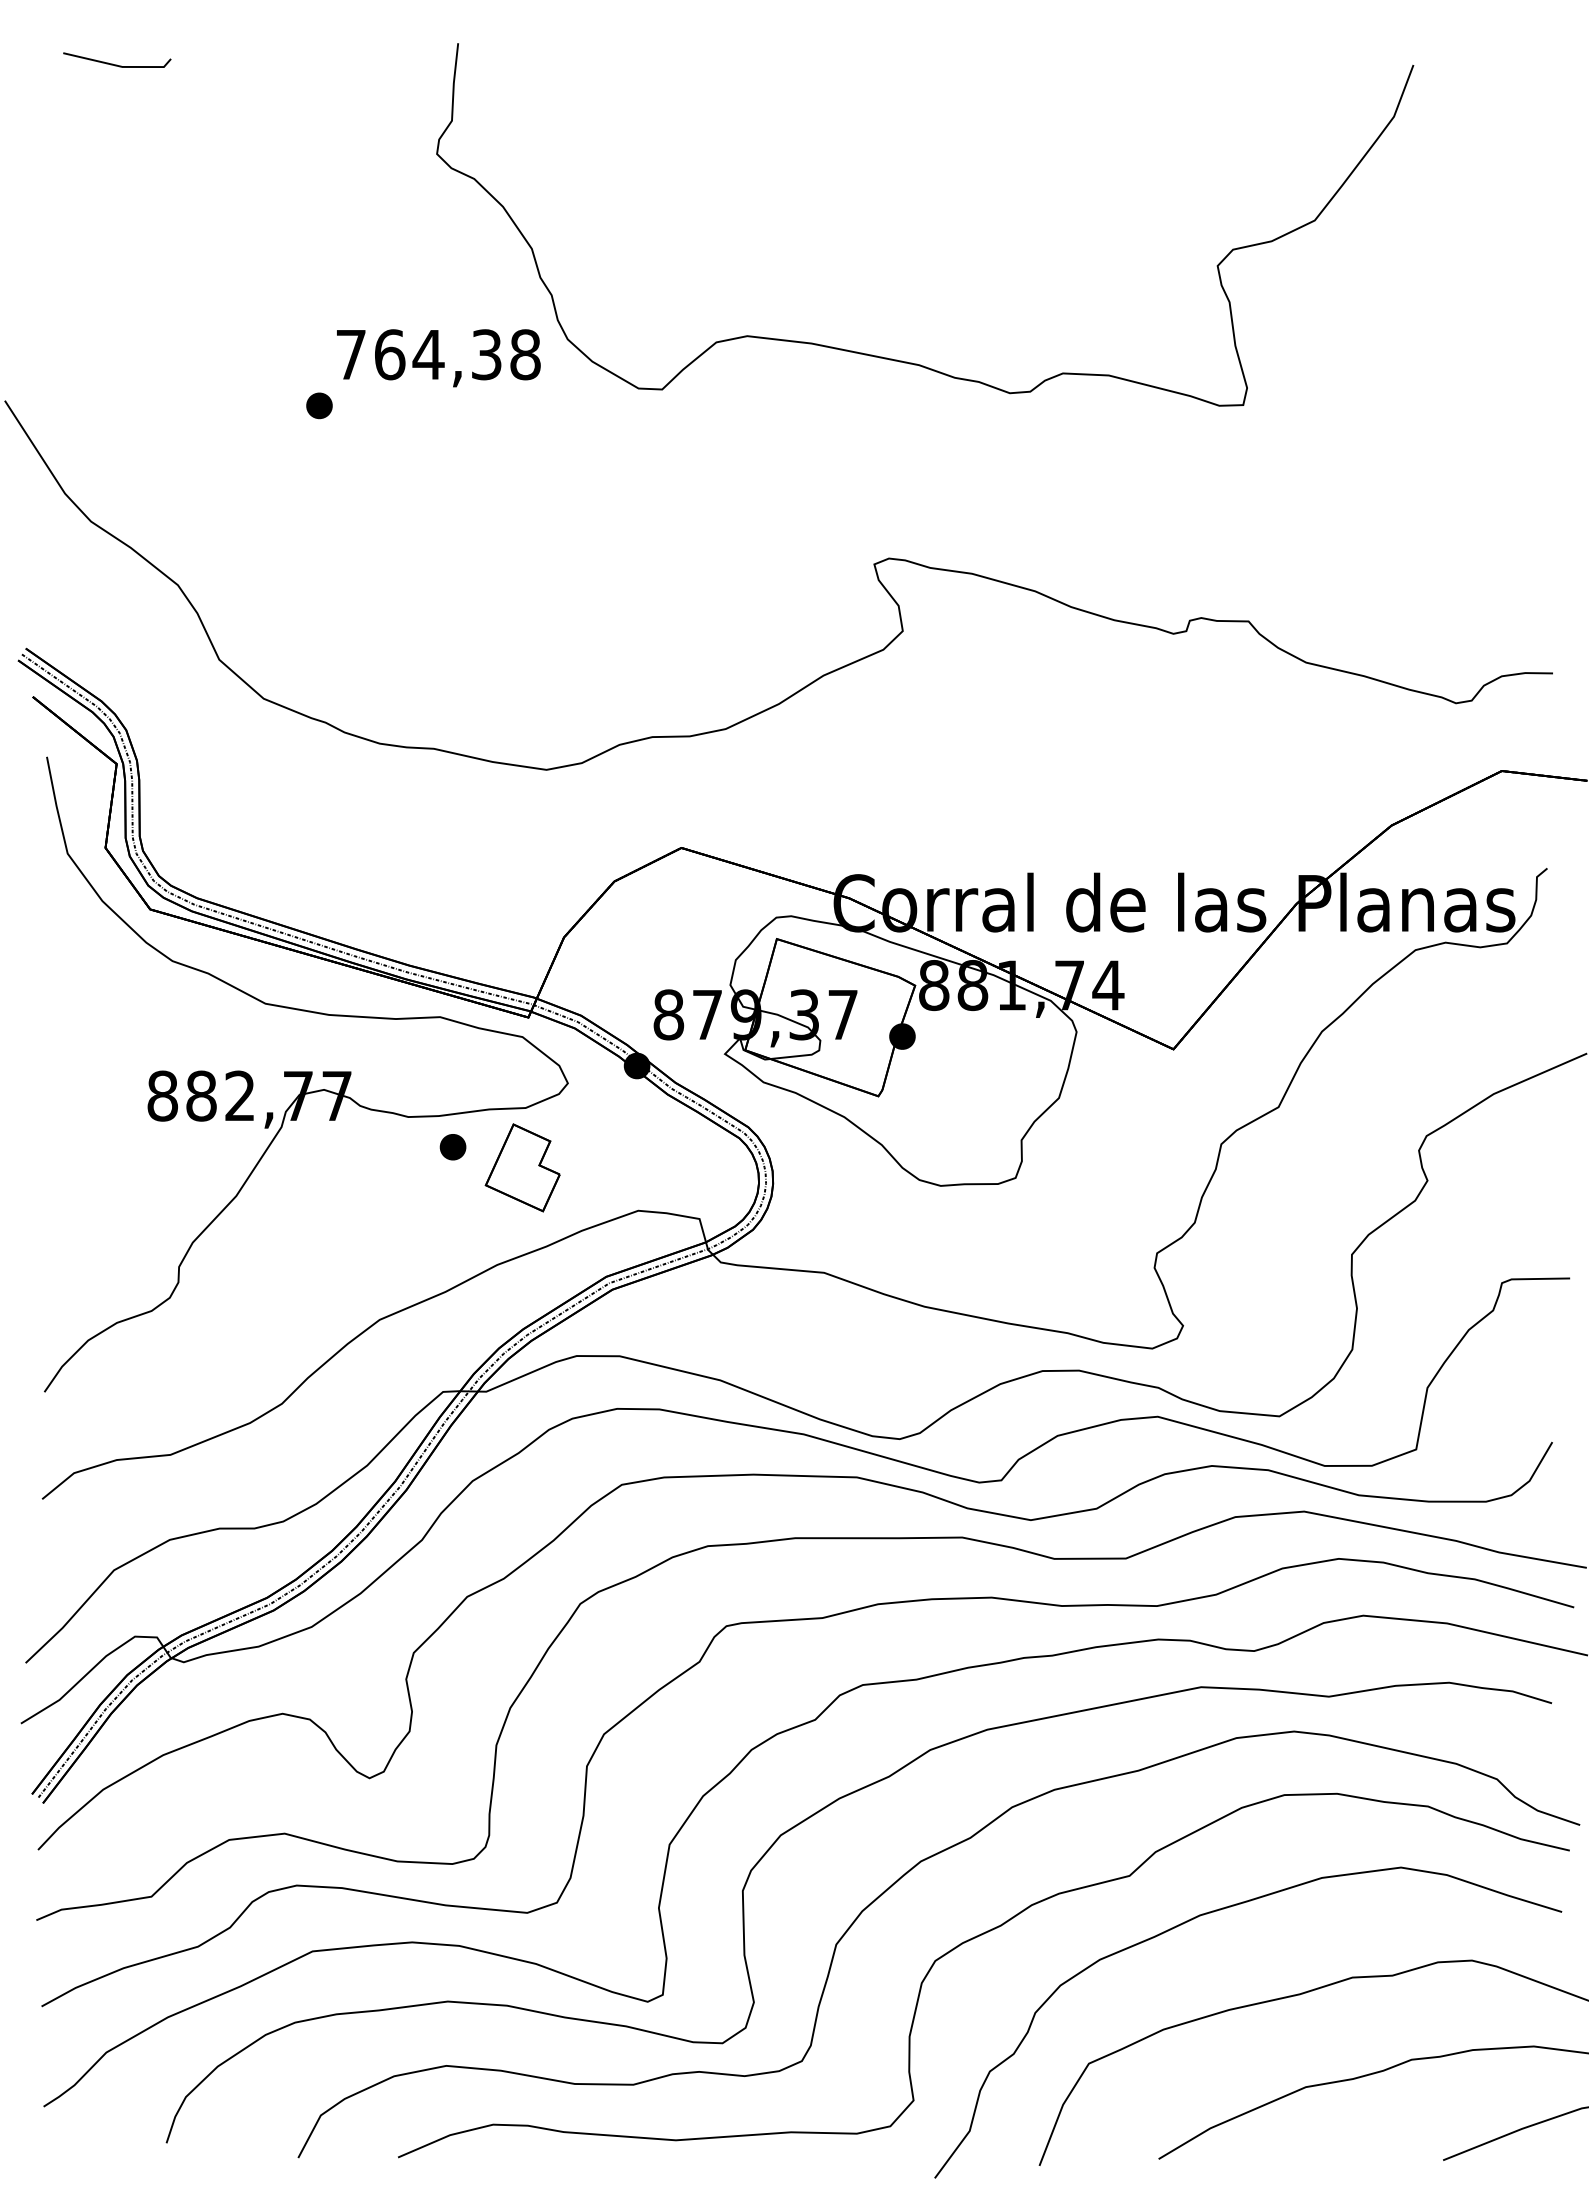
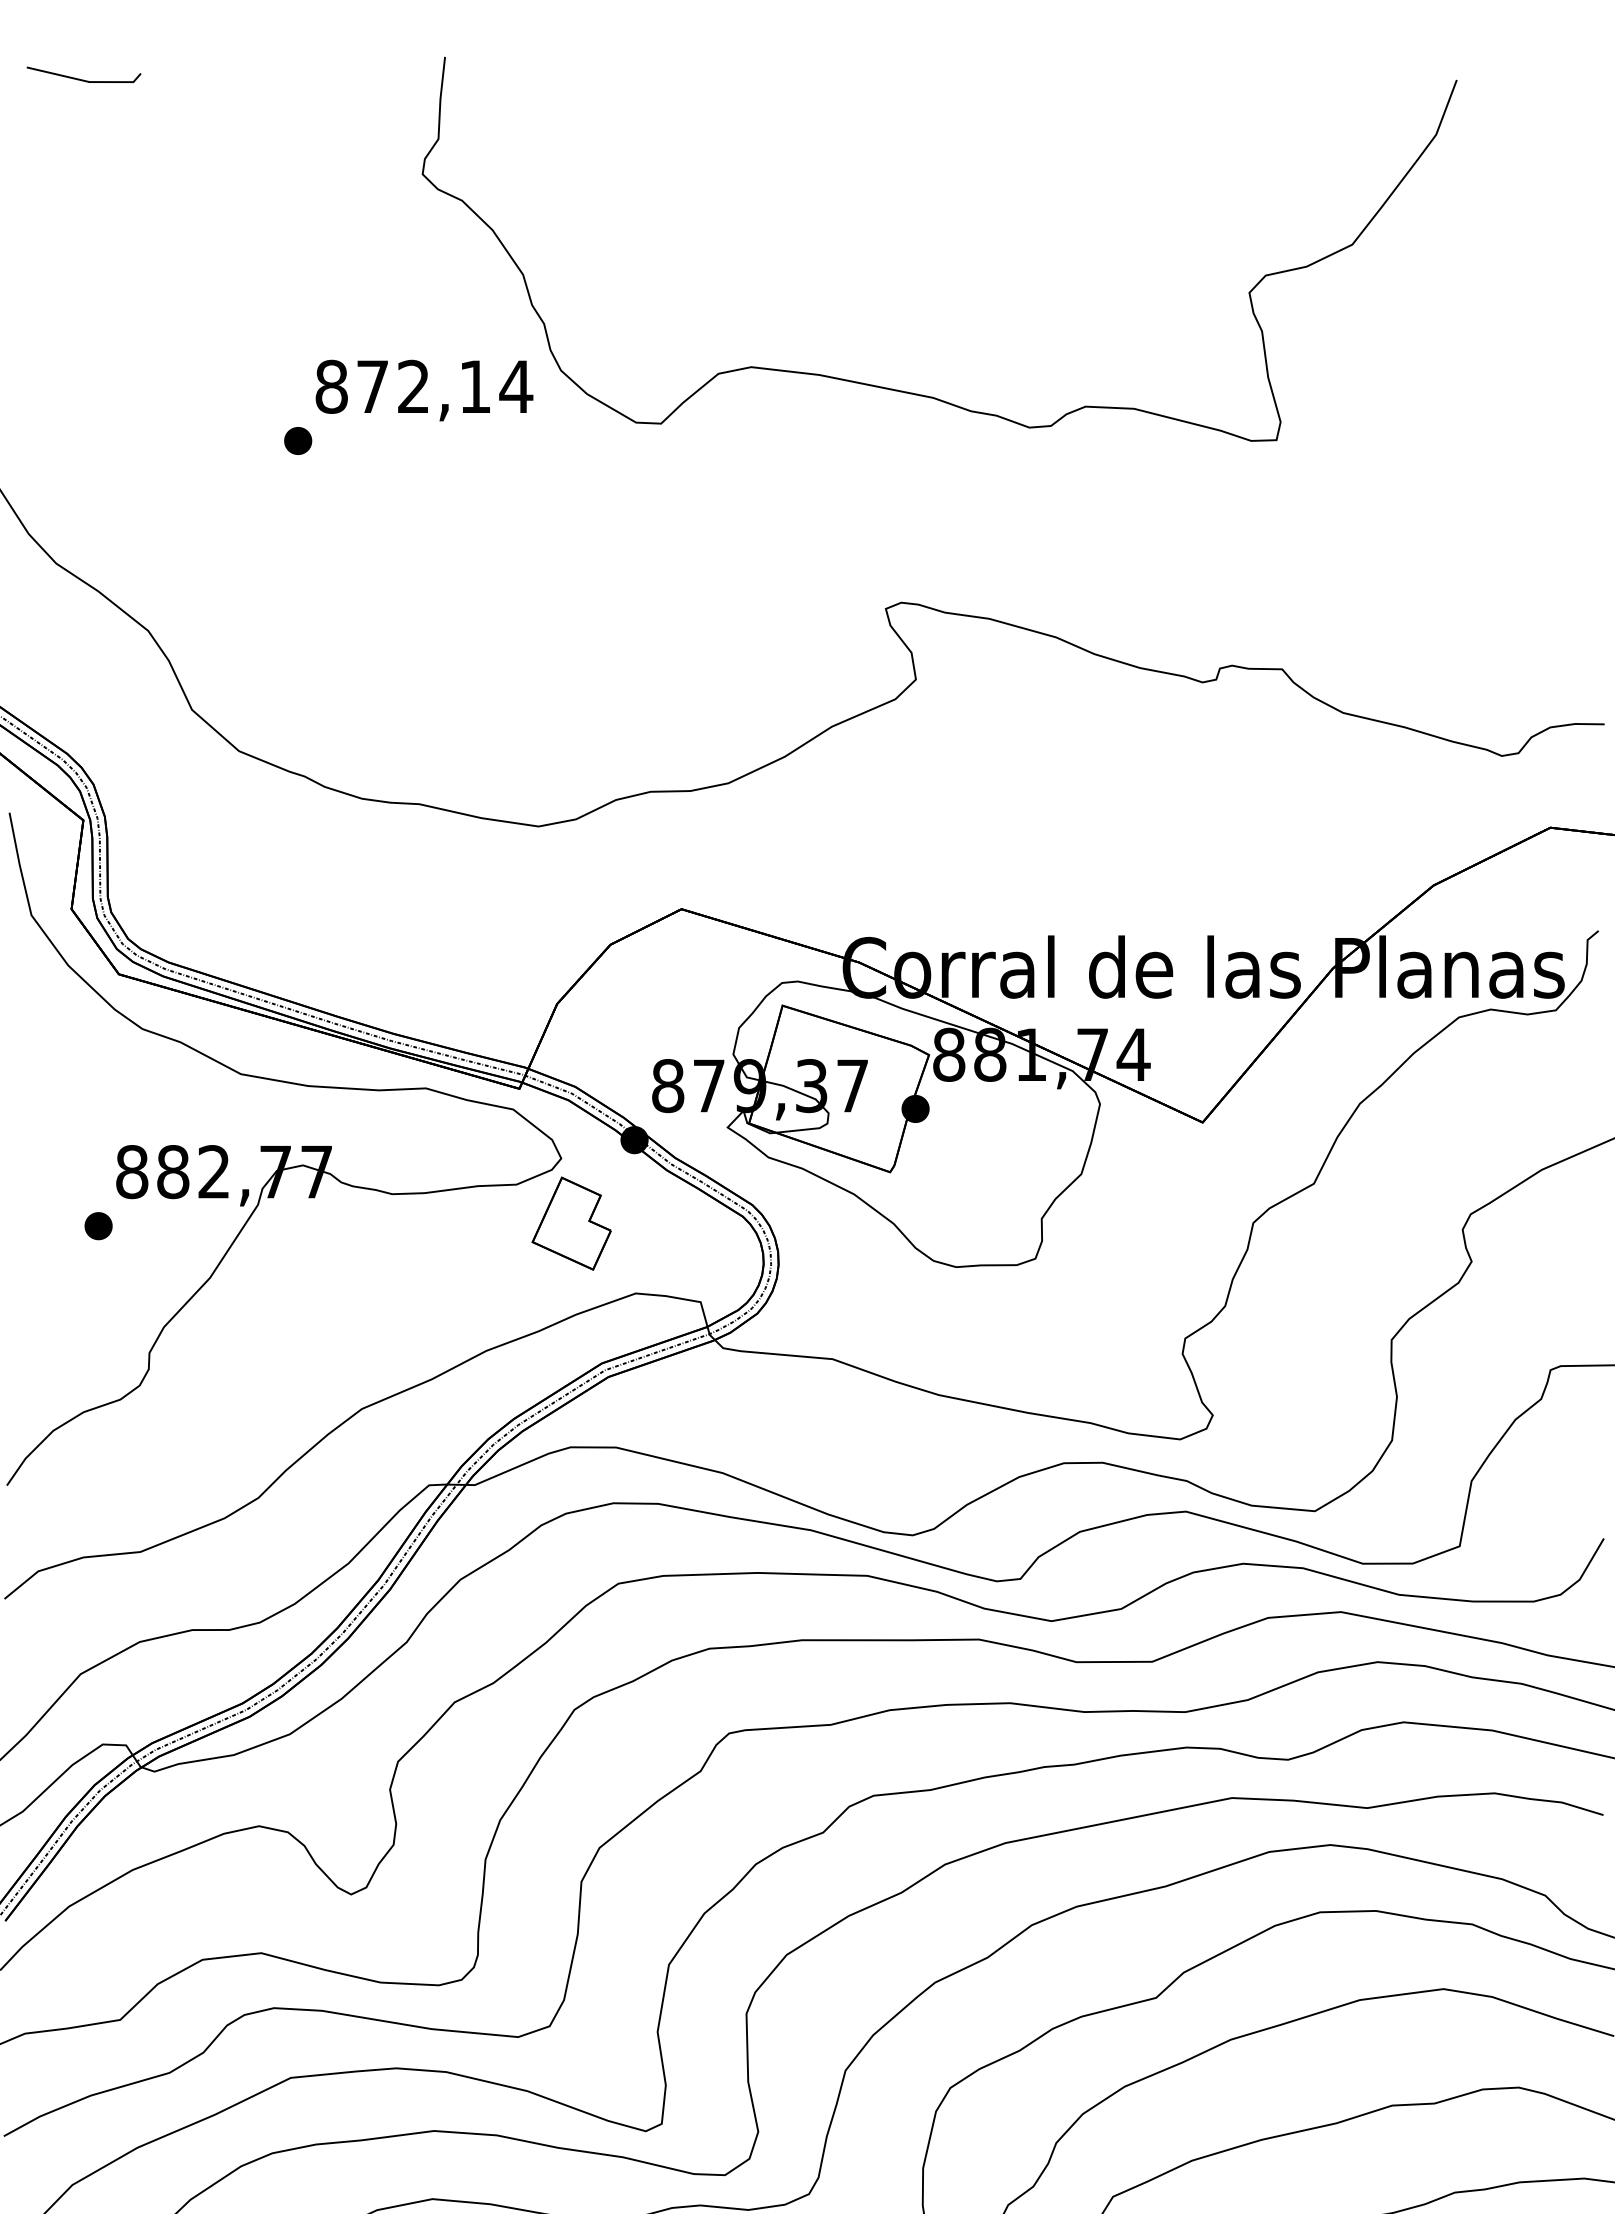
text: (438, 354) -> (424, 386), 764,38 -> 872,14
part: (452, 1147) -> (98, 1226), moved
part: (522, 1167) -> (571, 1223), moved

